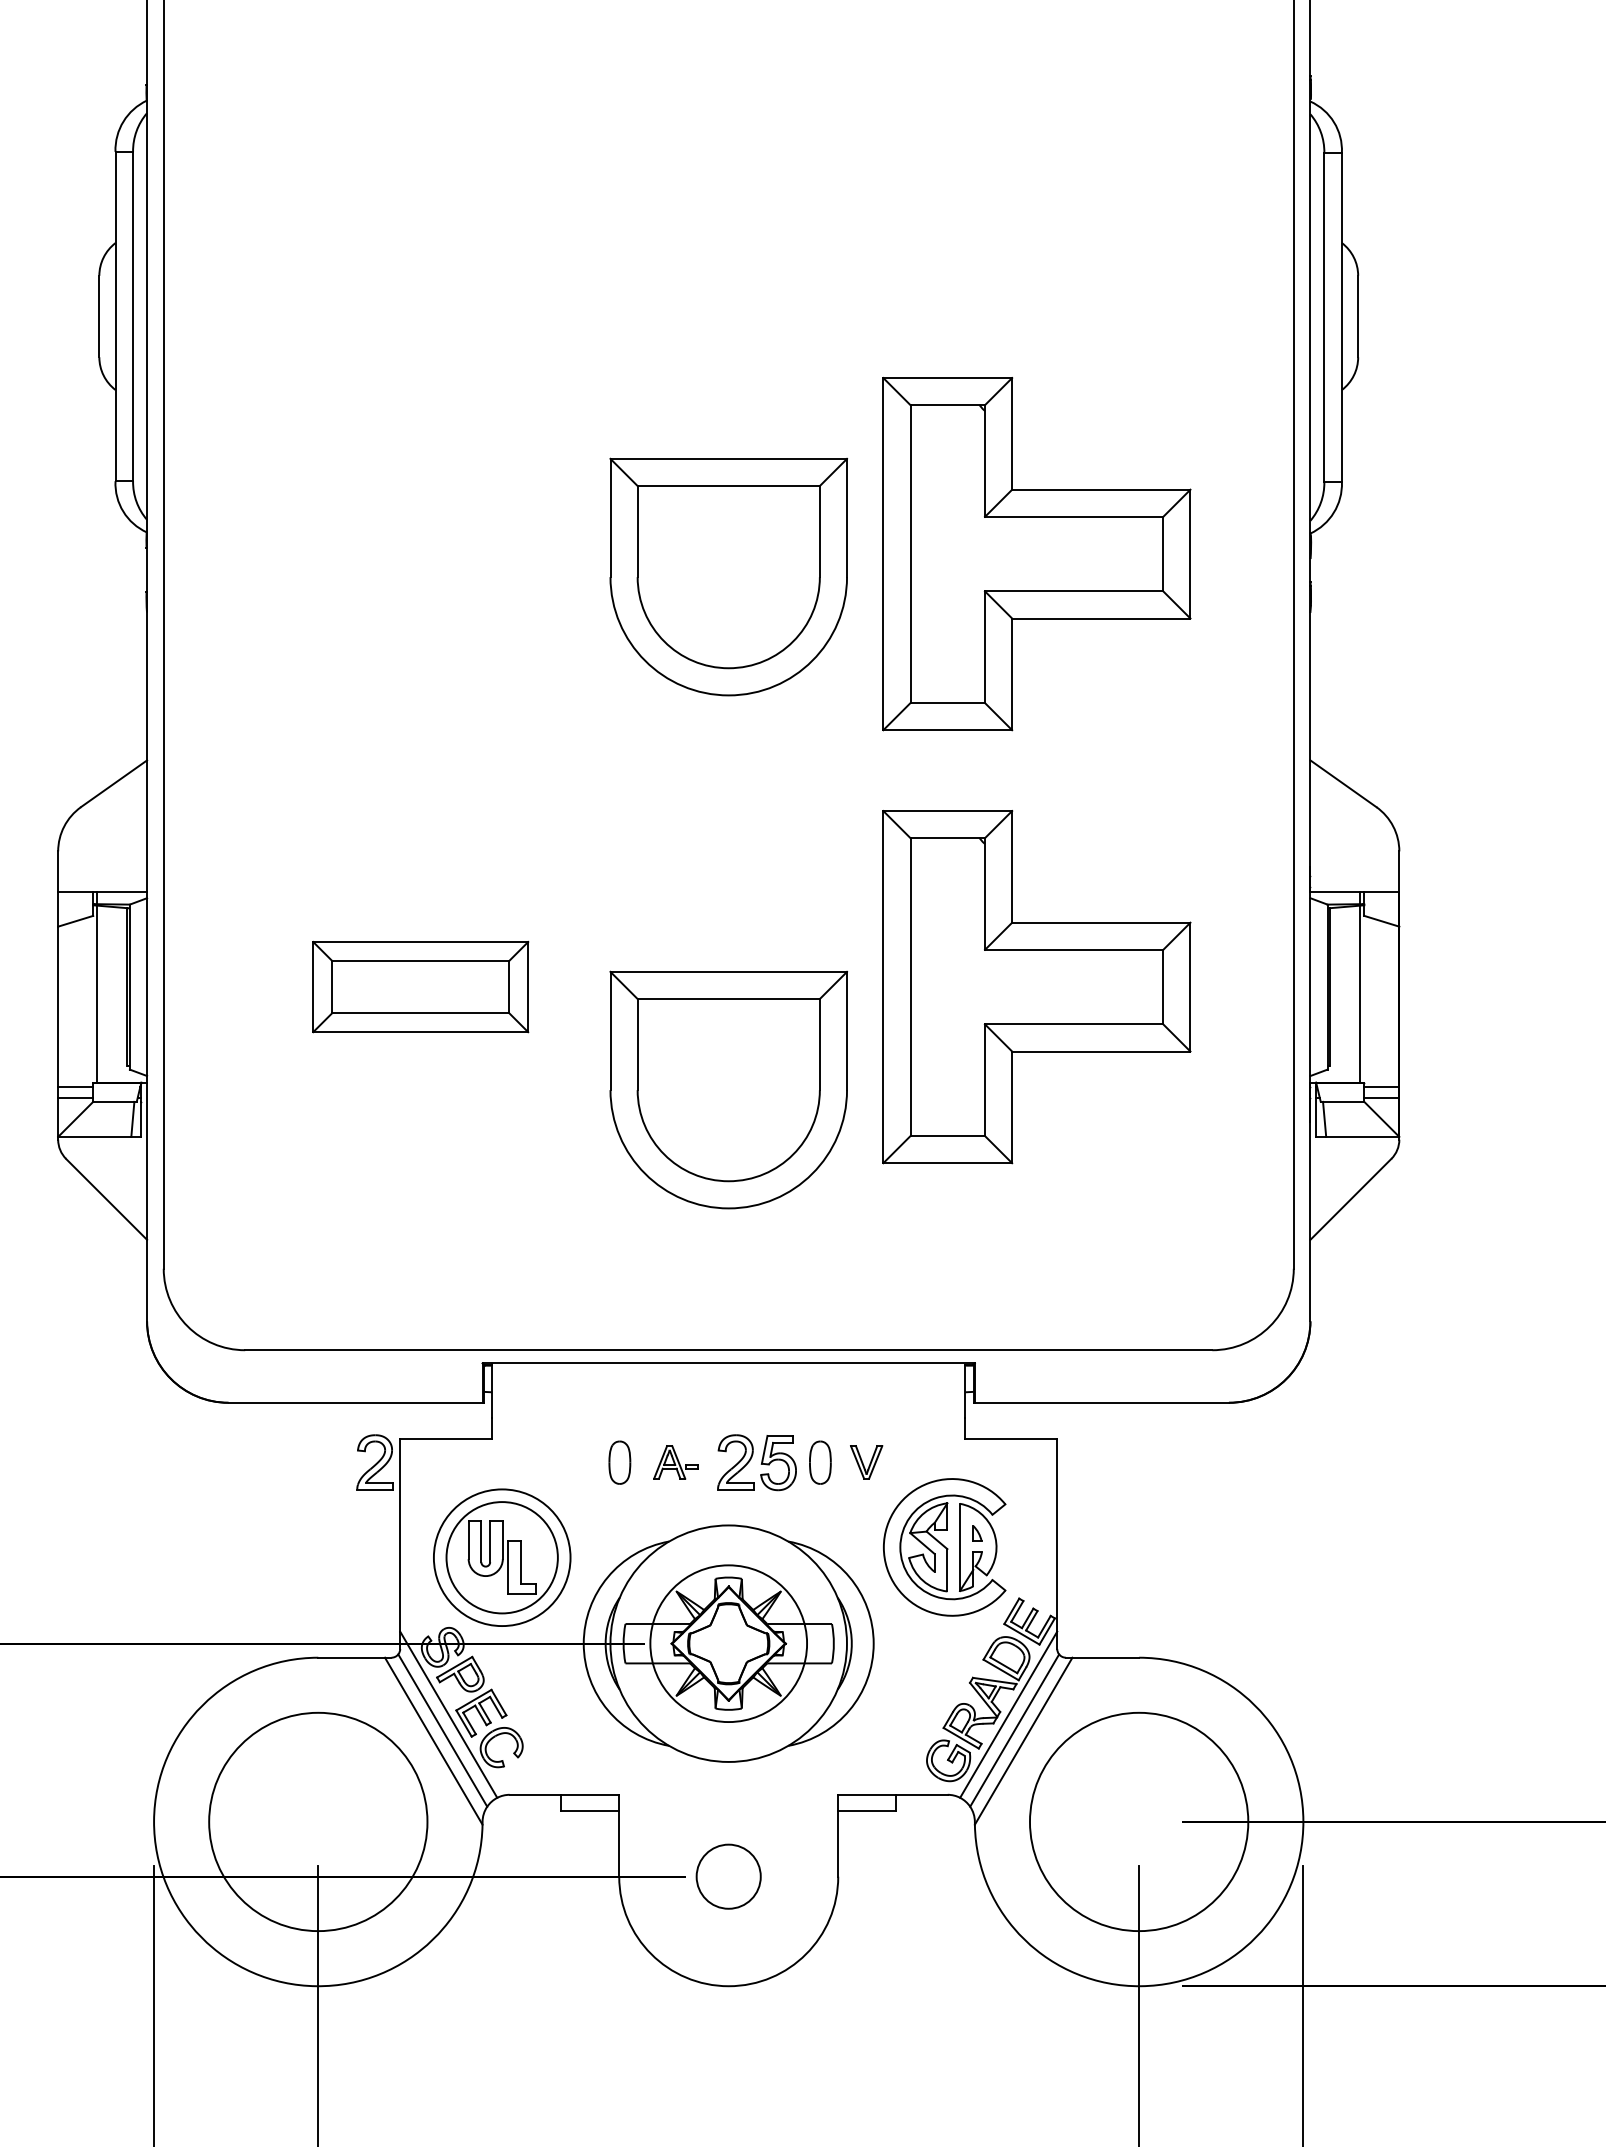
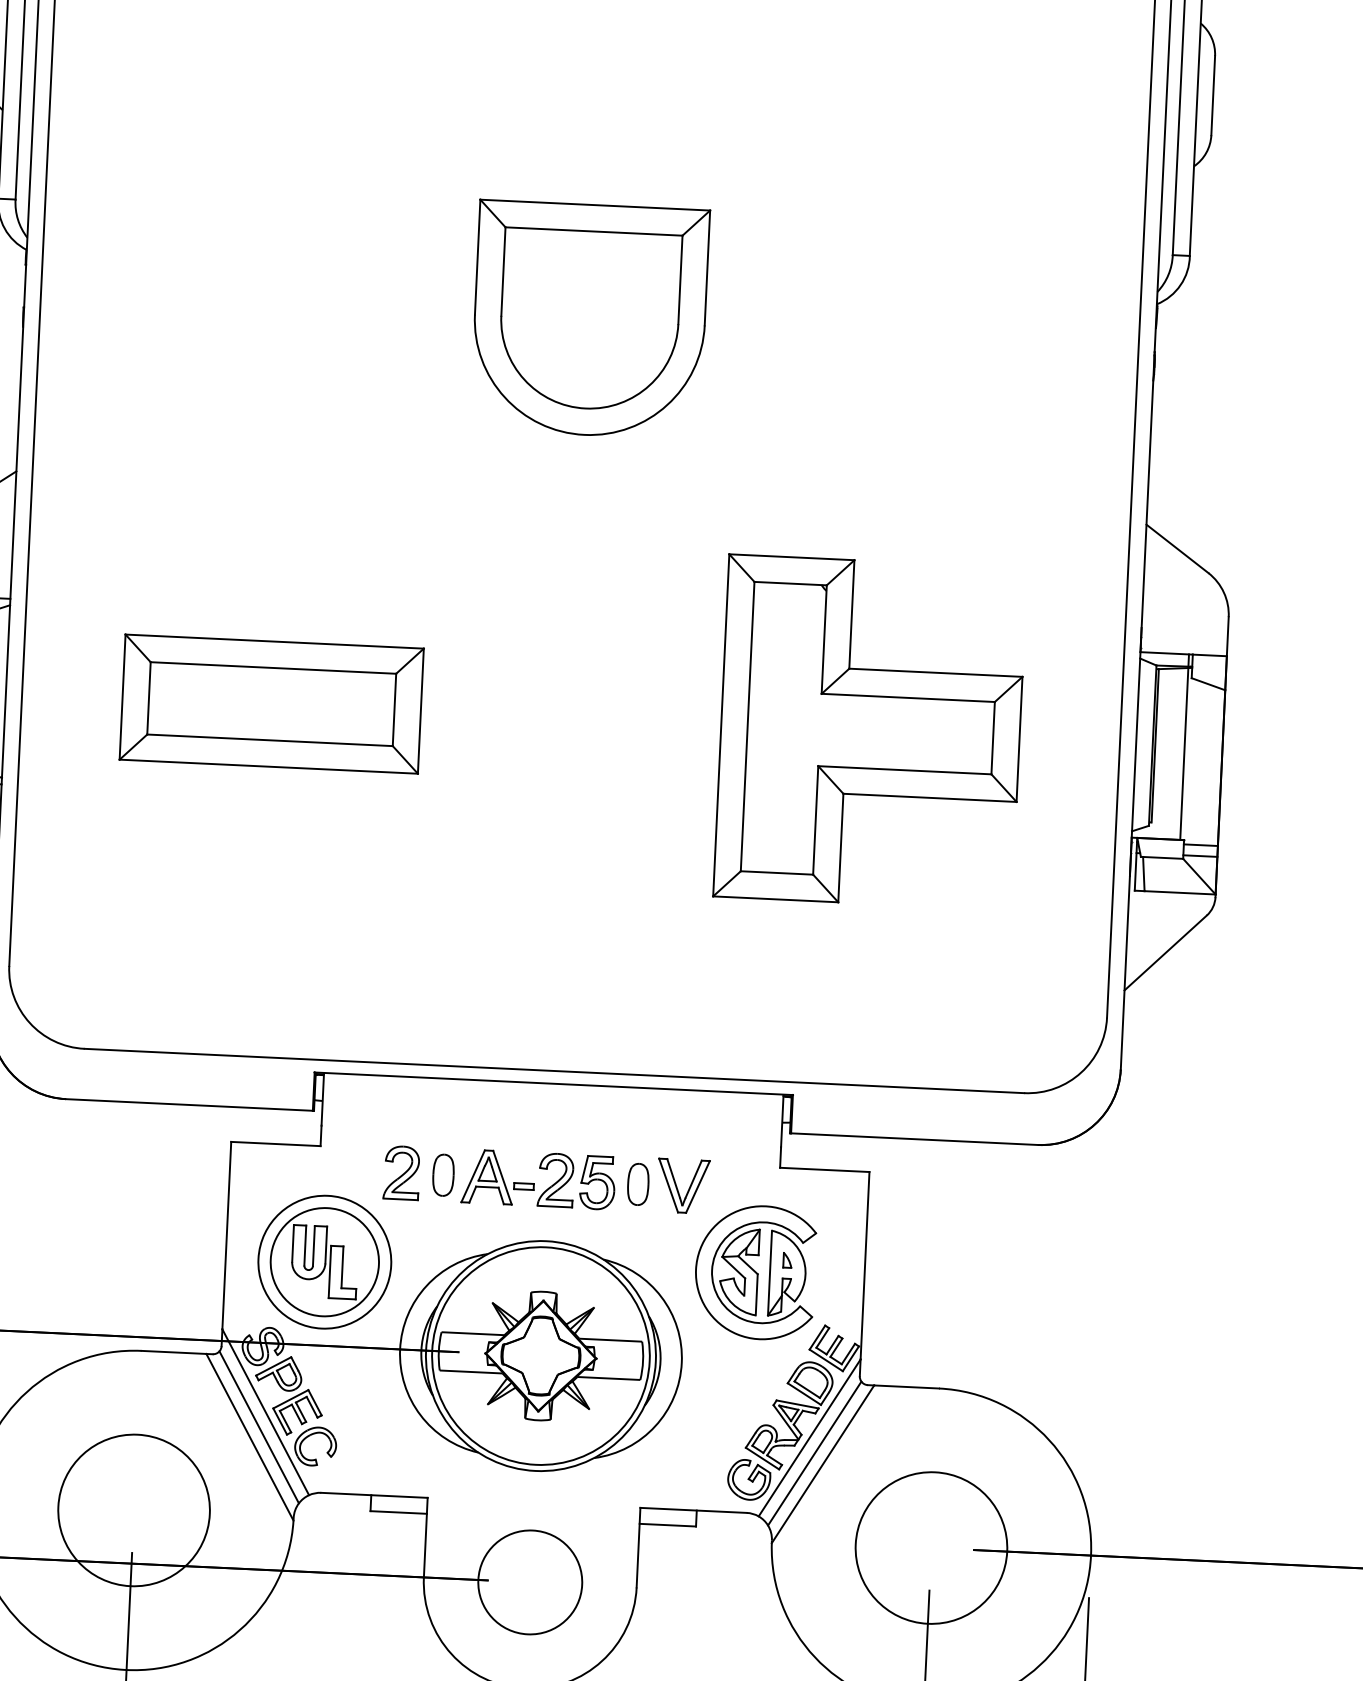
part: (1036, 554) -> (889, 312), removed
part: (420, 986) -> (271, 703), size x1.43
part: (728, 1089) -> (566, 817), removed
part: (374, 1462) -> (401, 1173), moved
part: (675, 1462) -> (497, 1177), size x1.67
part: (866, 1462) -> (683, 1186), size x1.67
circle: (728, 1643) -> (540, 1355), size x1.43
circle: (318, 1821) -> (134, 1510), size x0.71
circle: (1139, 1821) -> (931, 1547), size x0.71
circle: (728, 1876) -> (530, 1582), size x1.67

